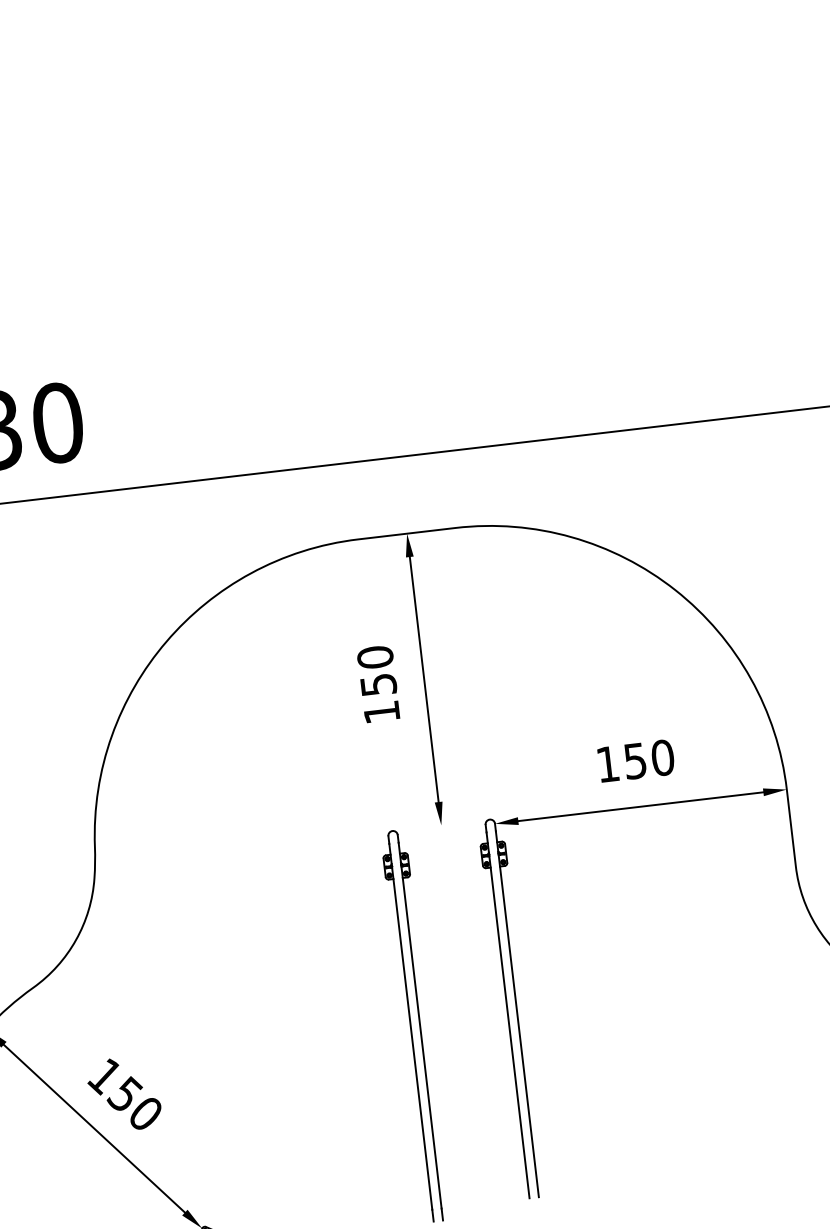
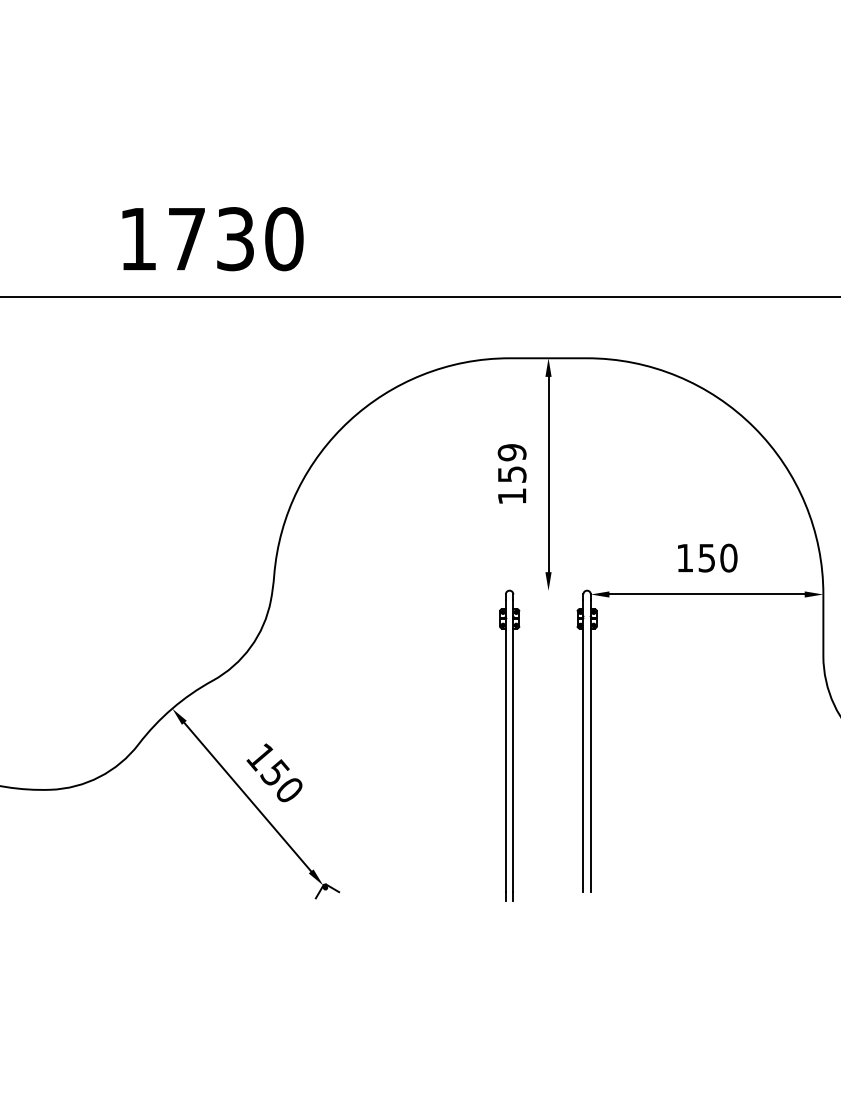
text: (374, 657) -> (511, 452), 150 -> 159

